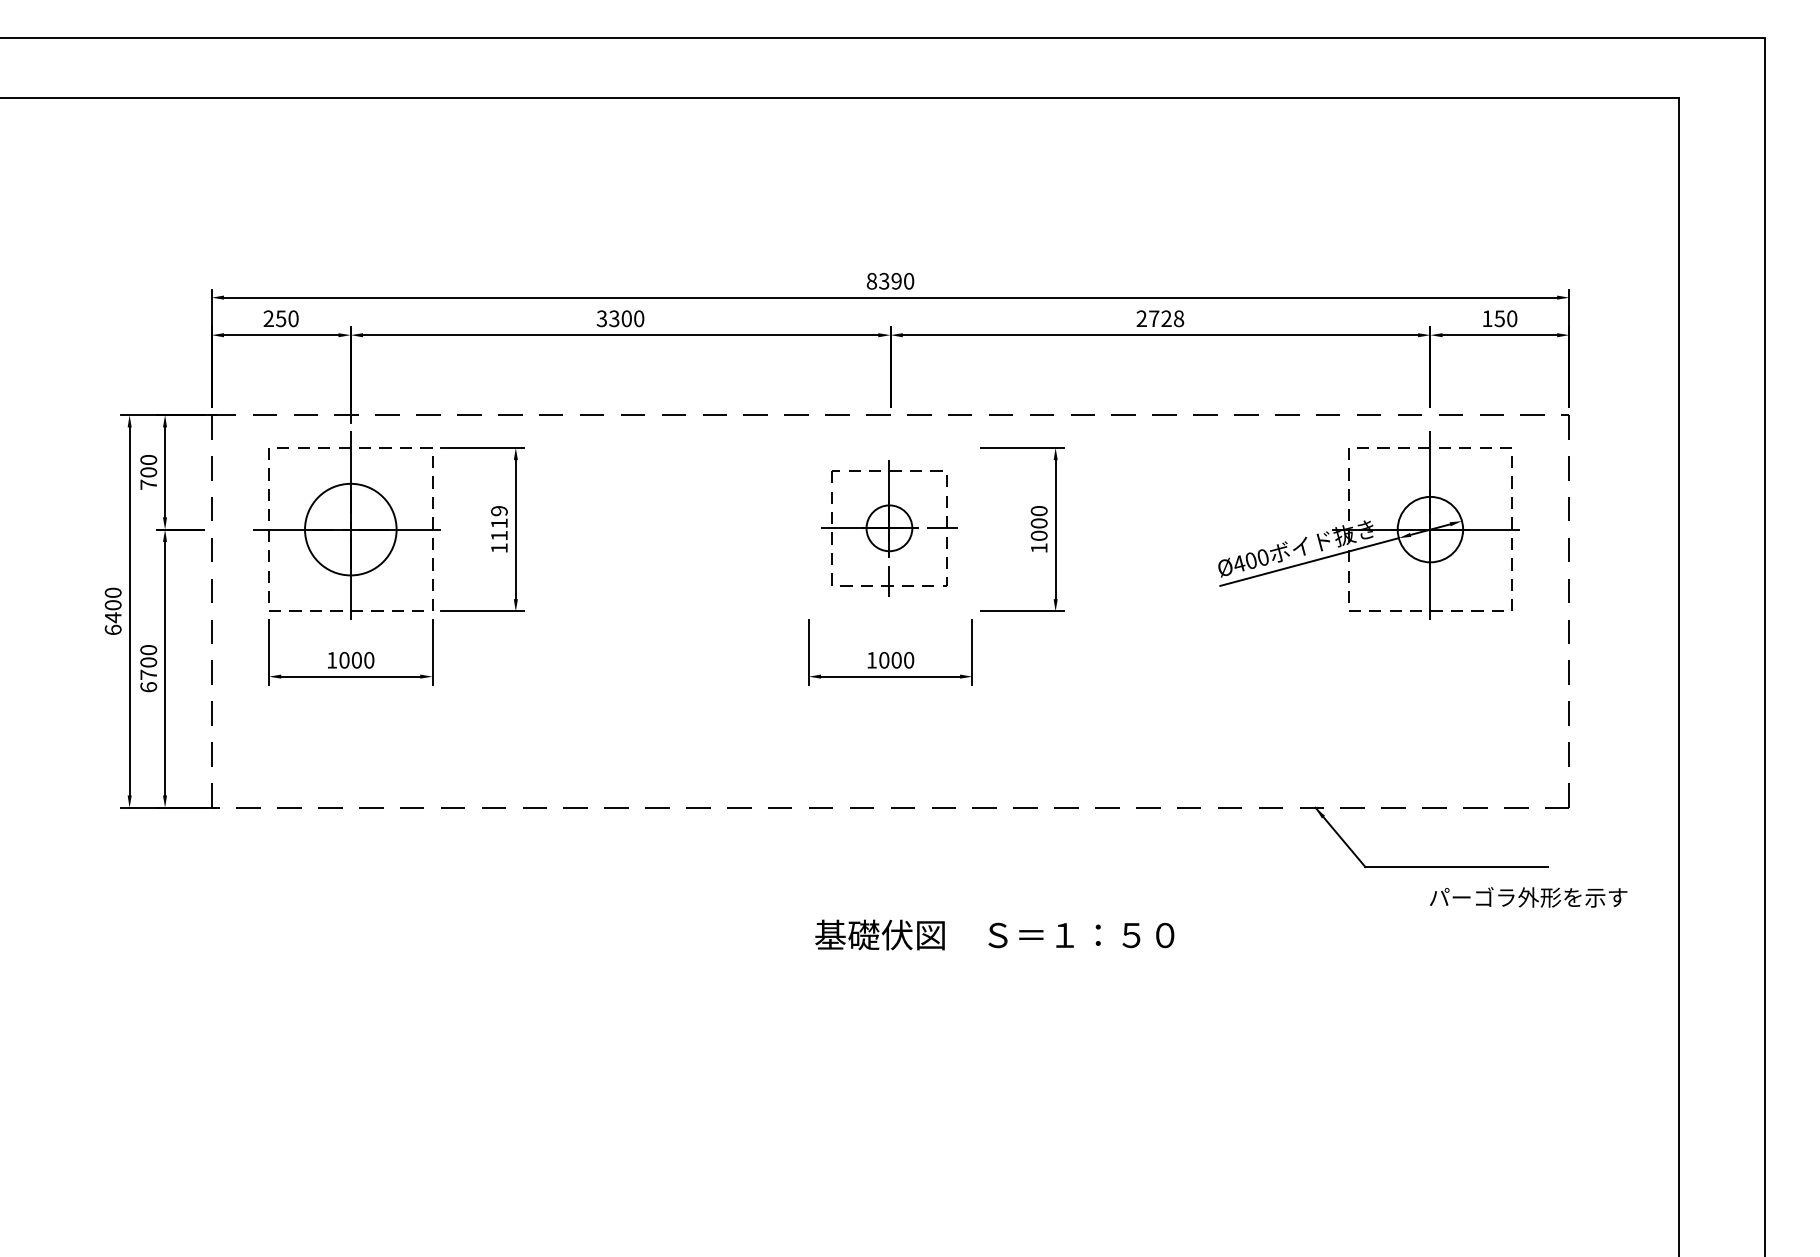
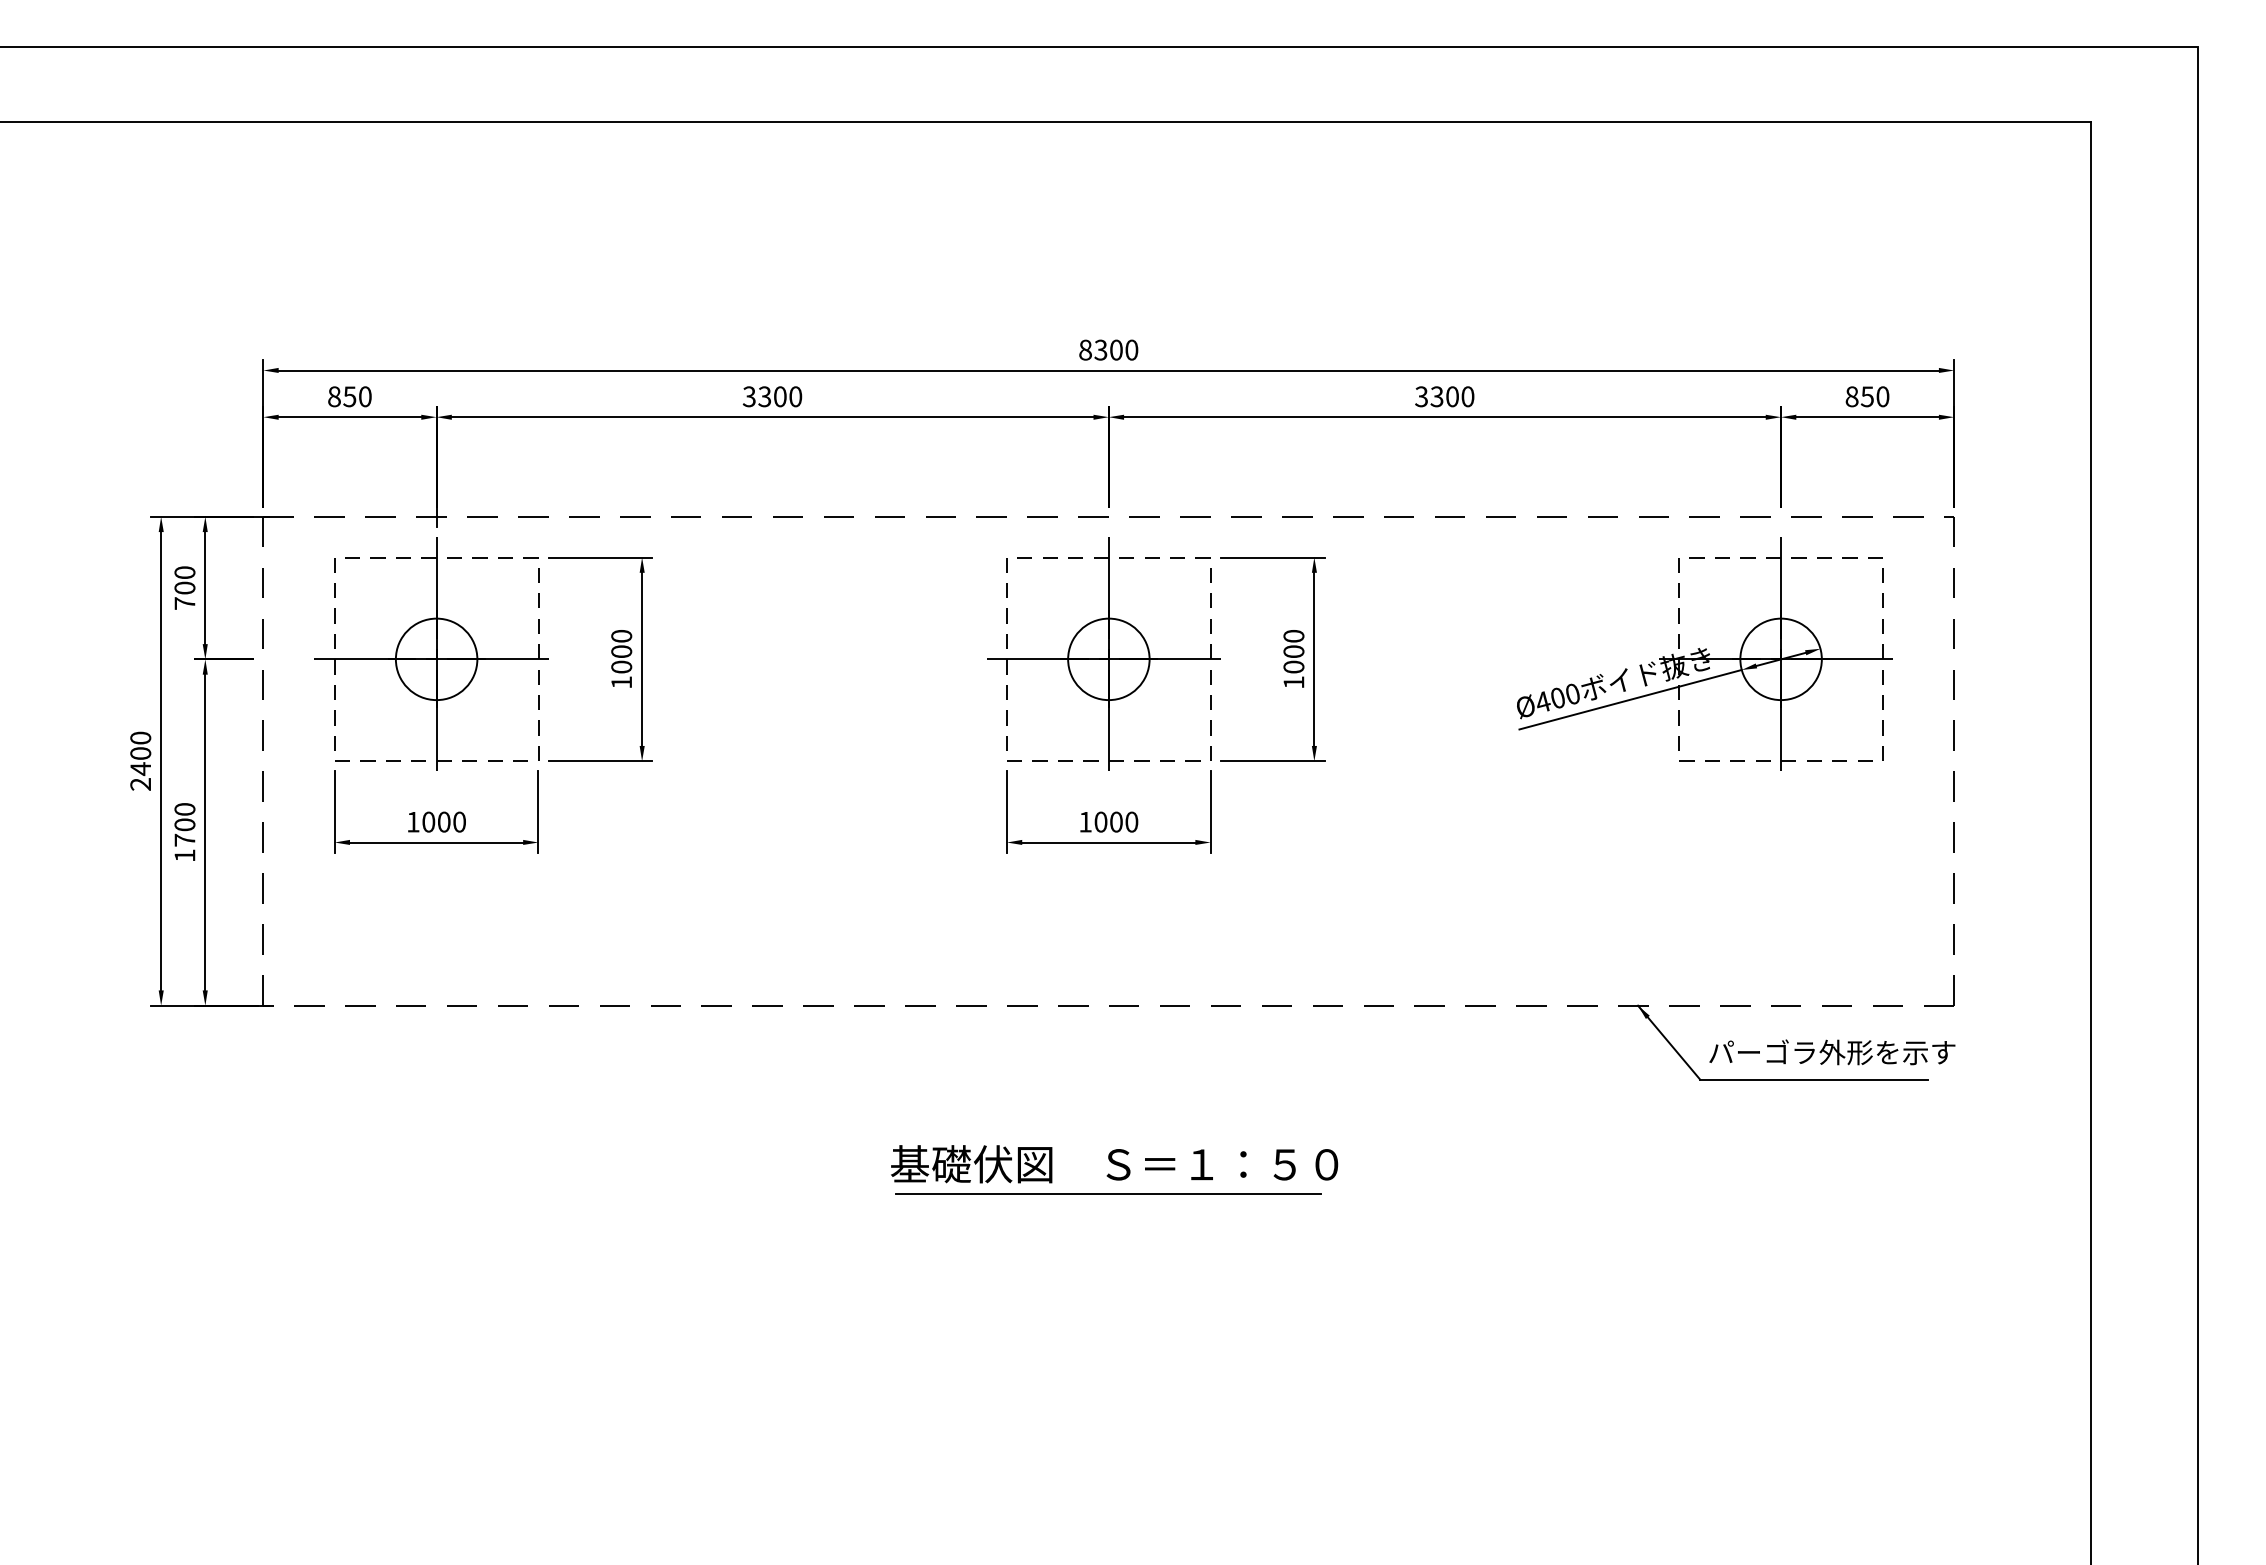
text: (896, 280) -> (1116, 349), 8390 -> 8300
text: (268, 318) -> (334, 396), 250 -> 850
text: (1160, 318) -> (1444, 396), 2728 -> 3300
text: (1486, 318) -> (1851, 396), 150 -> 850
text: (499, 523) -> (621, 651), 1119 -> 1000
part: (886, 524) -> (1103, 653), size x1.43
circle: (350, 529) -> (436, 659), size x0.71
text: (113, 629) -> (140, 783), 6400 -> 2400
text: (148, 687) -> (184, 855), 6700 -> 1700
text: (1528, 897) -> (1832, 1052), moved
text: (994, 935) -> (1114, 1164), moved
line: (890, 959) -> (1108, 1194), added

